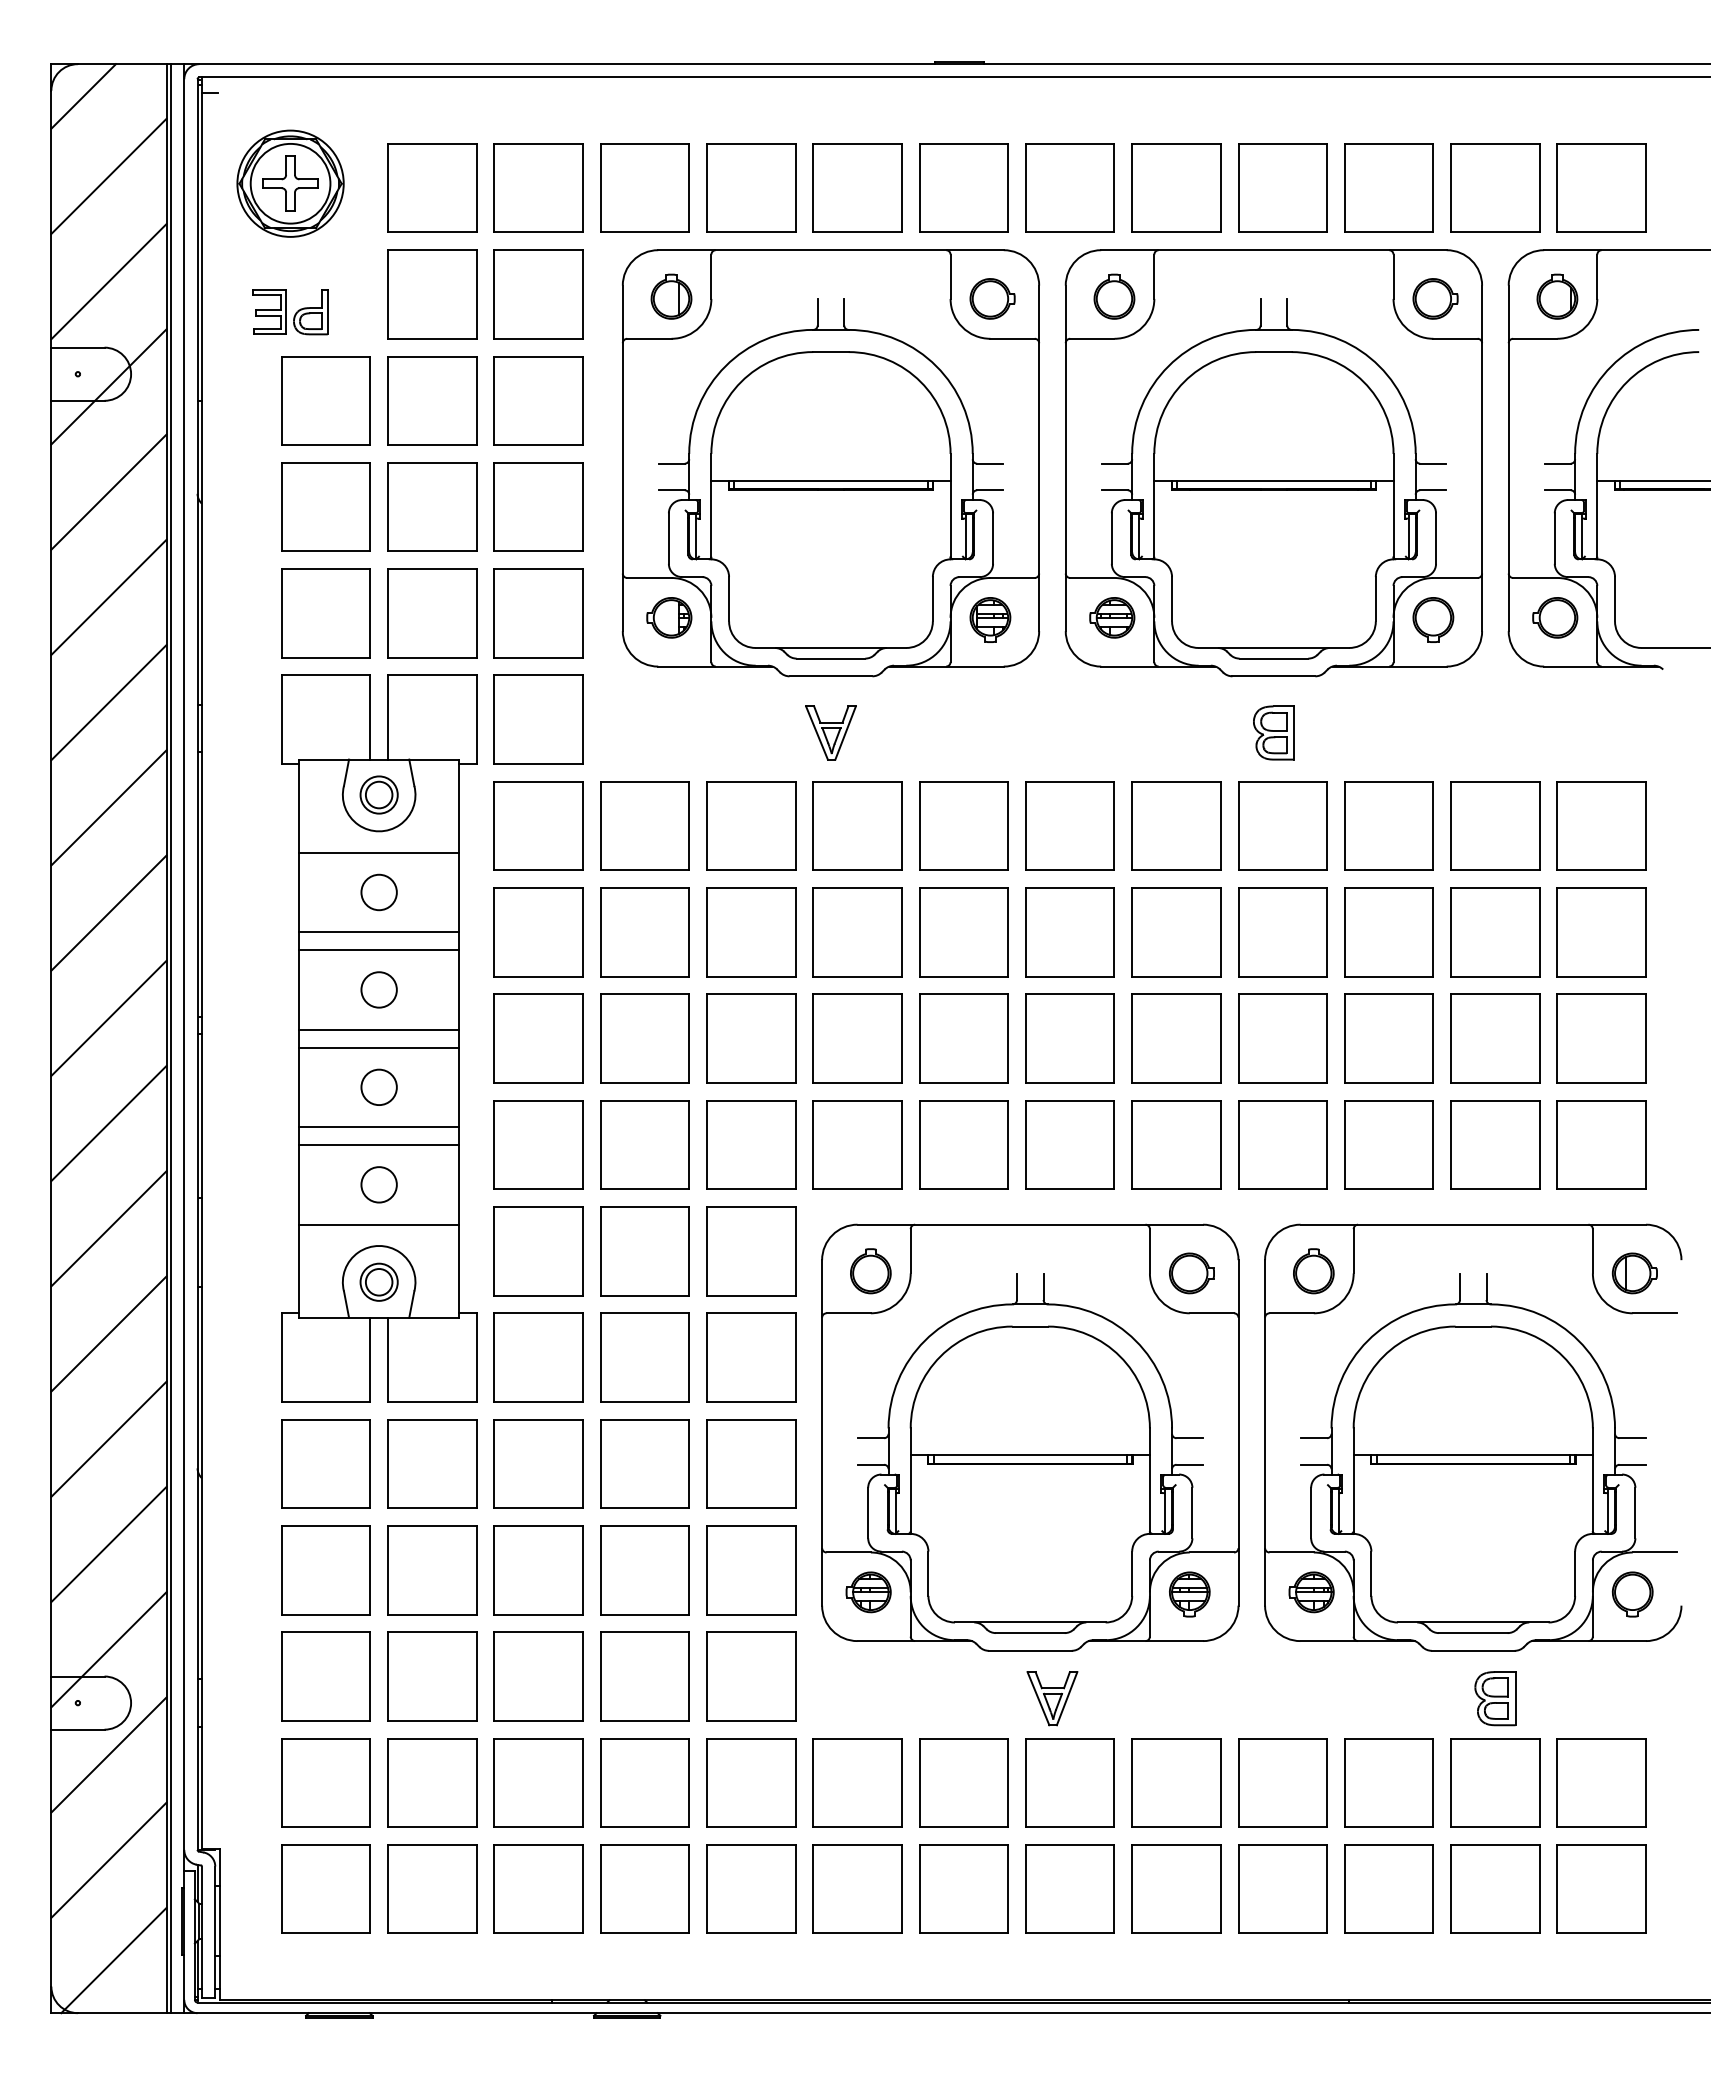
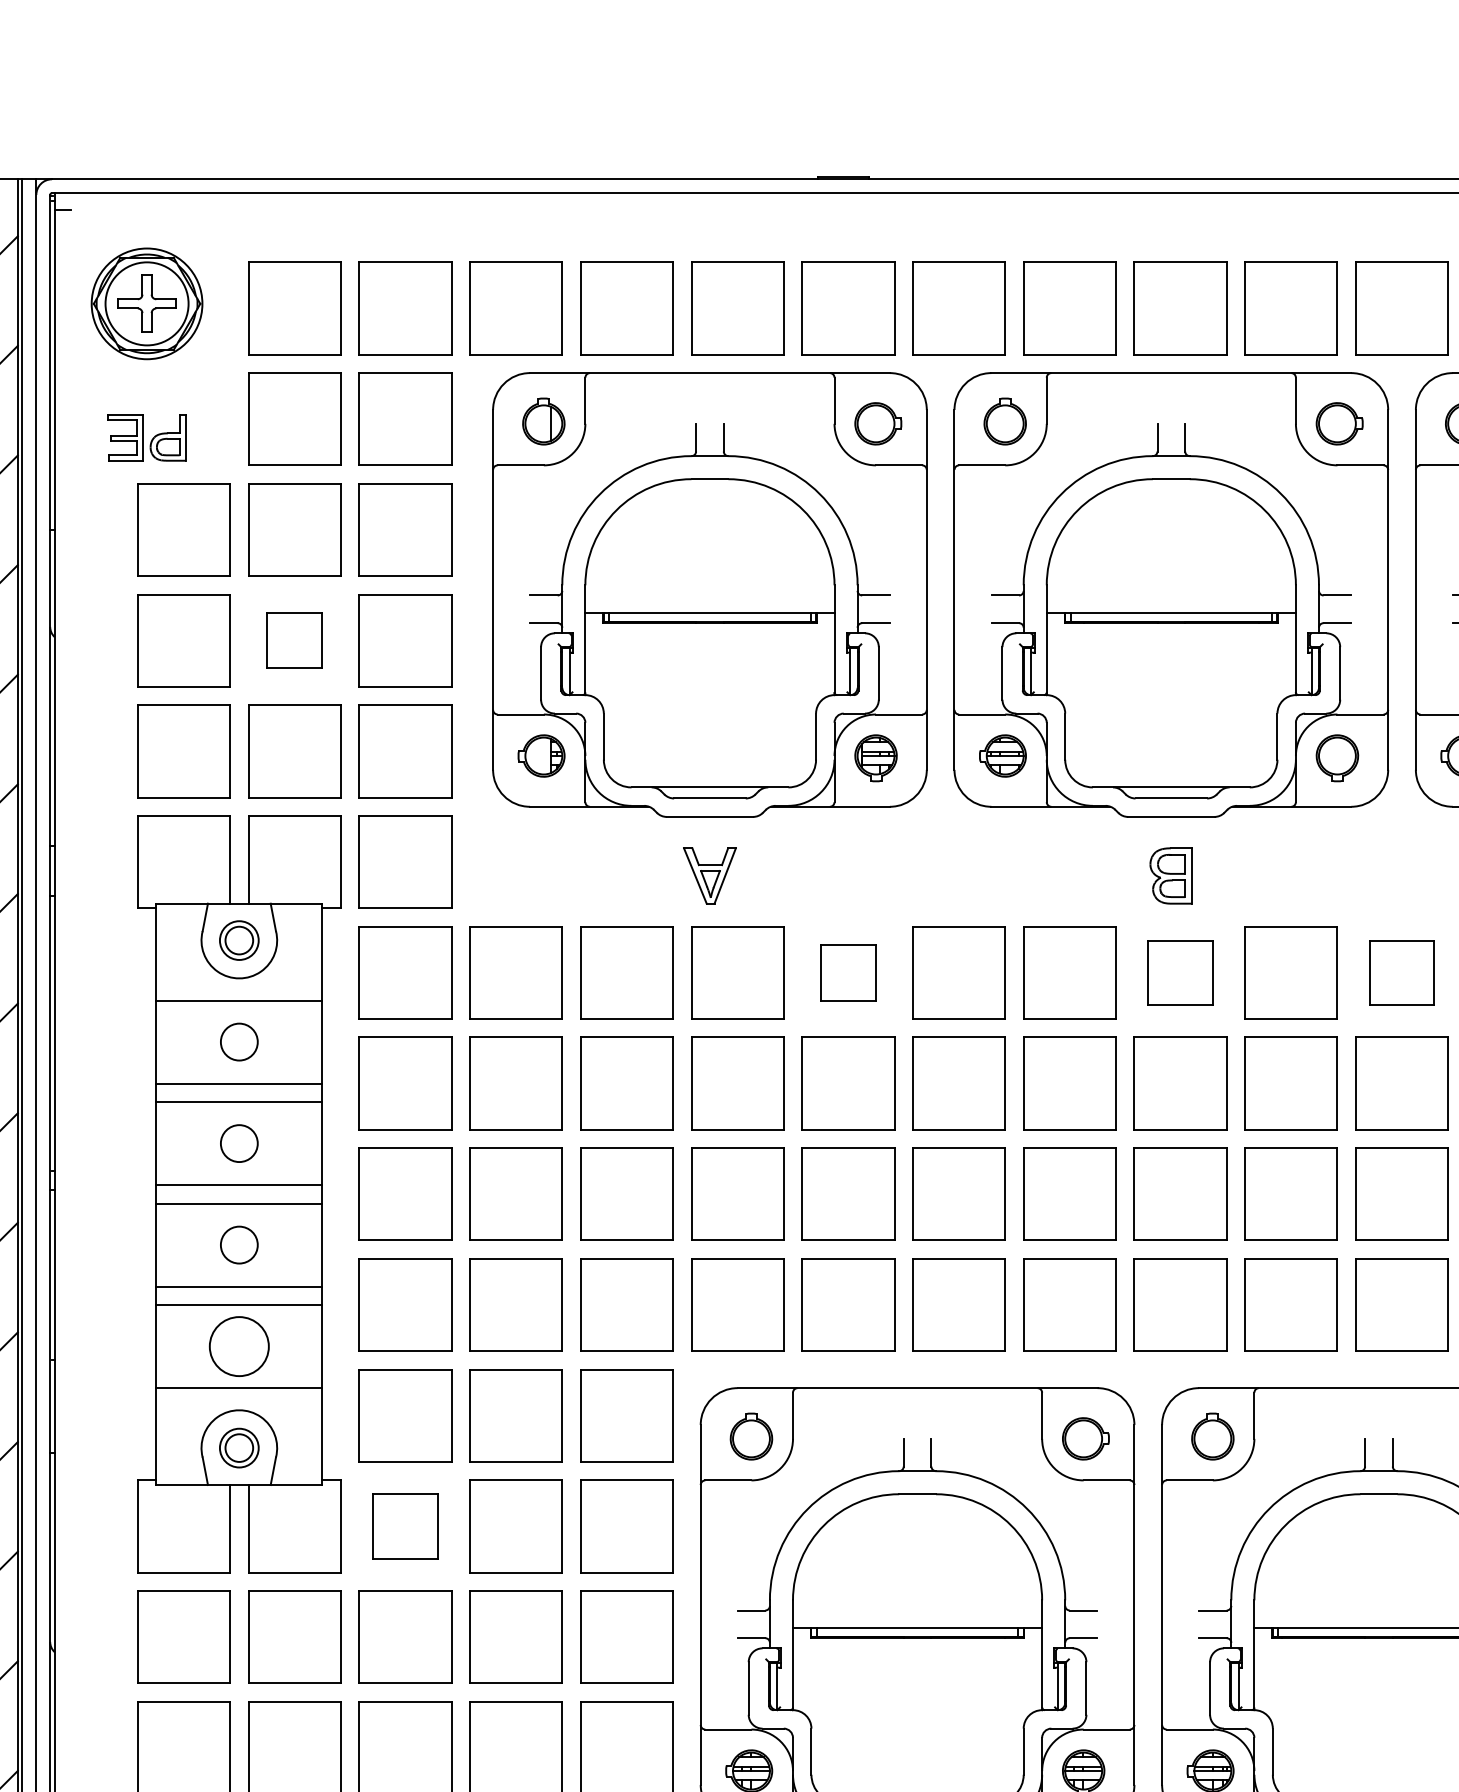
part: (432, 506) -> (294, 640), size x0.6
part: (963, 825) -> (847, 972), size x0.6
part: (1282, 825) -> (1180, 972), size x0.7
part: (1495, 825) -> (1402, 972), size x0.7
circle: (378, 1184) -> (238, 1346), size x1.6
part: (538, 1357) -> (405, 1526), size x0.7

